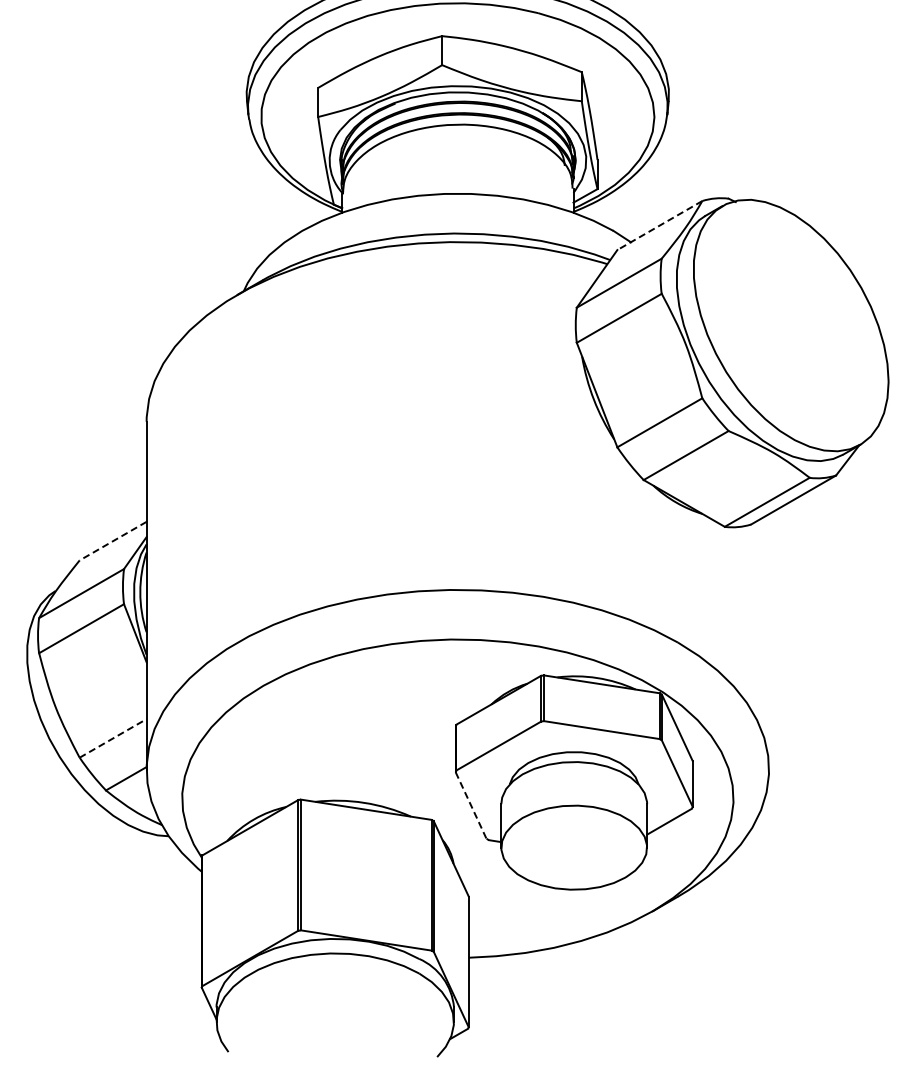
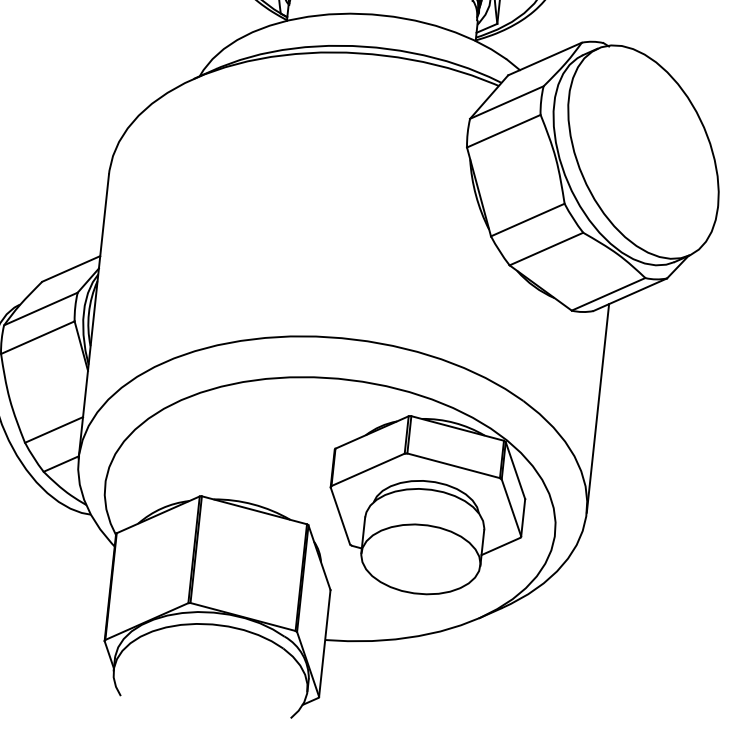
line: (659, 225) -> (544, 58), dashed -> solid
line: (113, 541) -> (71, 269), dashed -> solid
line: (769, 641) -> (598, 408), added
line: (113, 738) -> (54, 430), dashed -> solid
line: (471, 805) -> (340, 515), dashed -> solid

